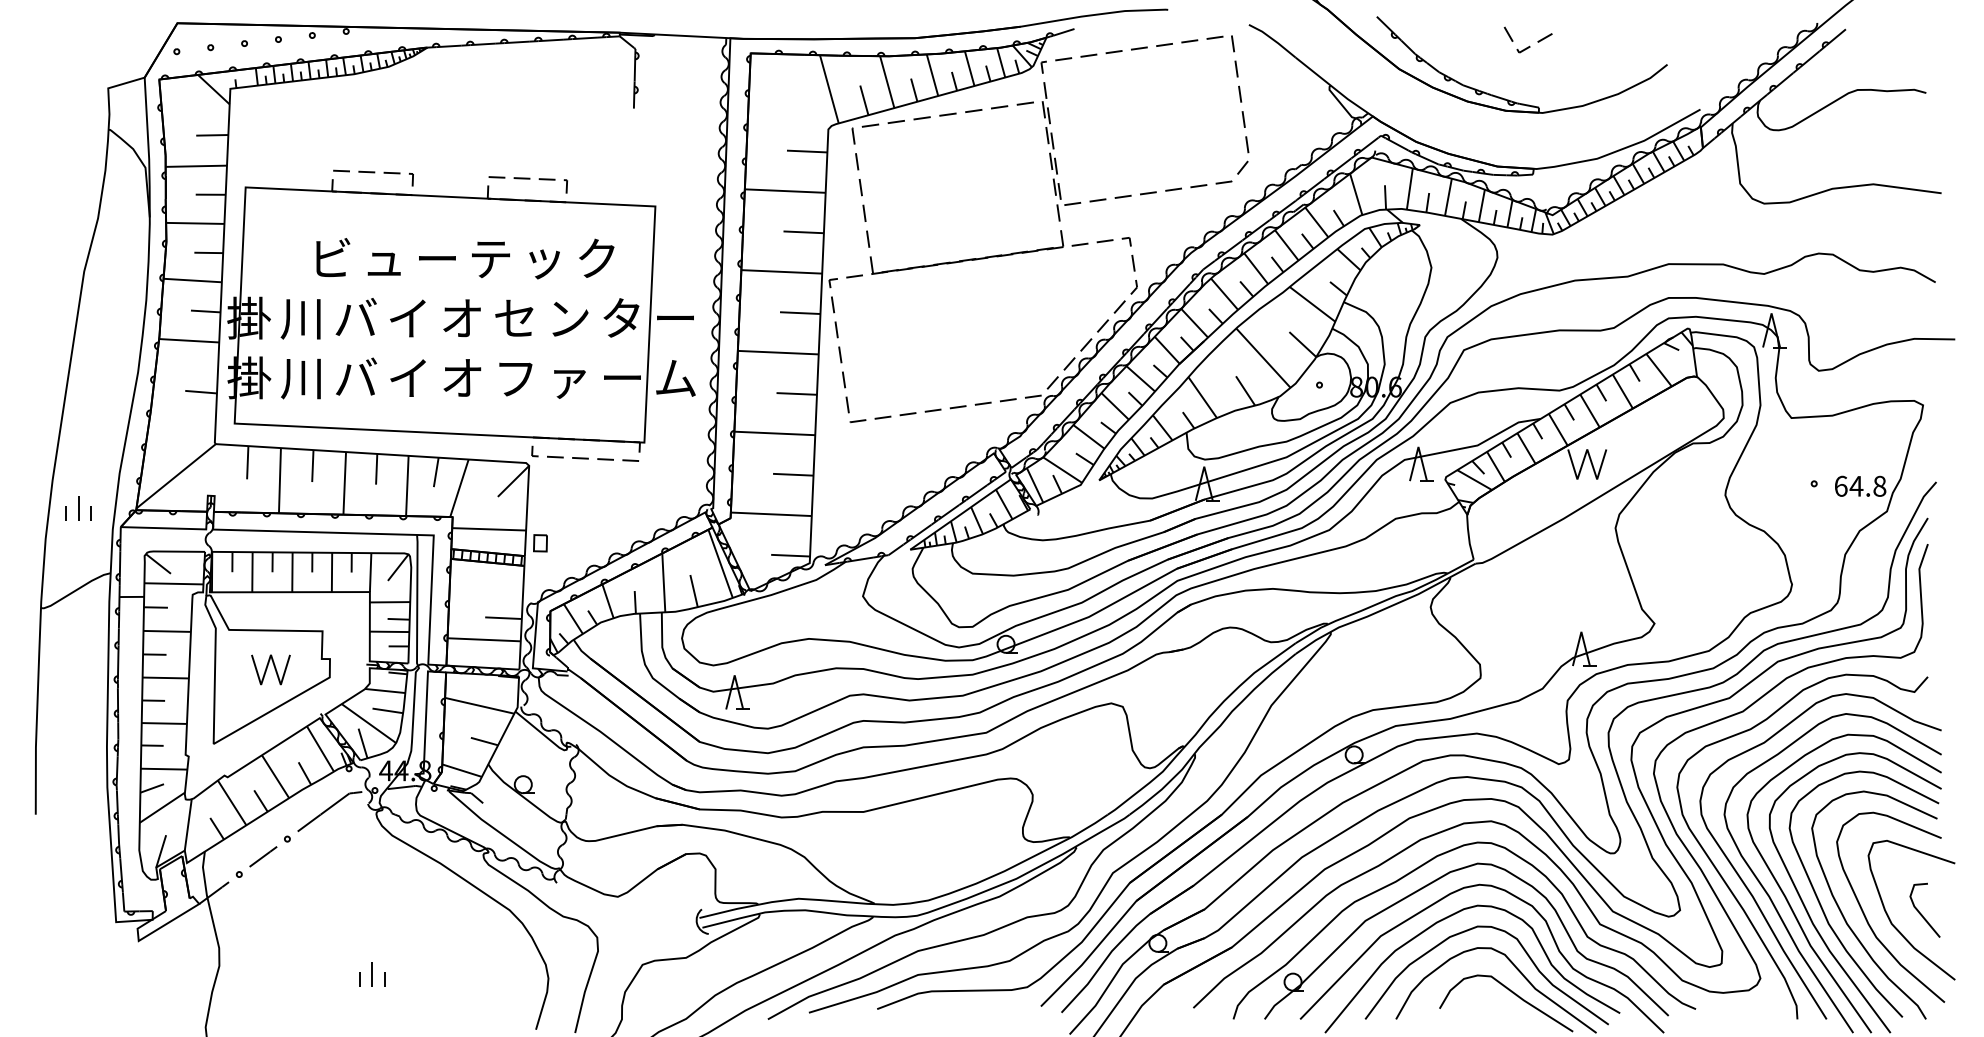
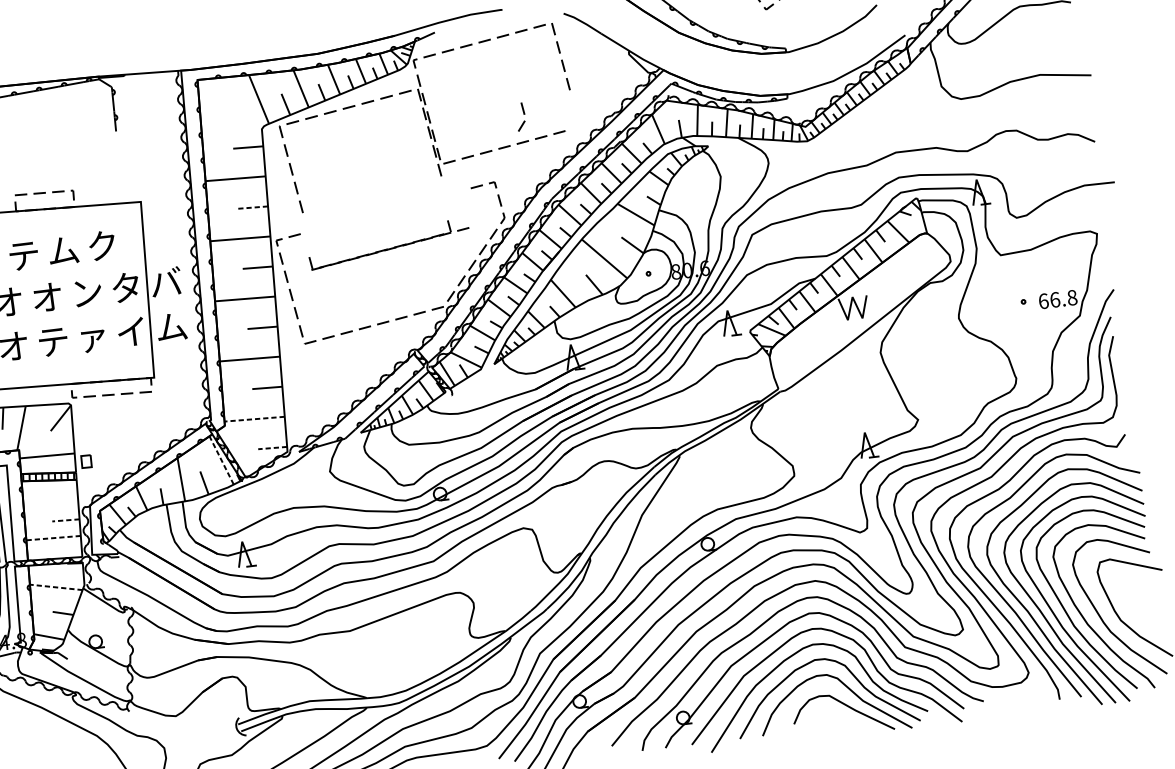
part: (1243, 155) -> (521, 116), moved
line: (803, 232) -> (252, 207), solid -> dashed
part: (978, 252) -> (388, 244), moved
text: (544, 259) -> (63, 251), ッ -> ム
text: (675, 316) -> (165, 281), ー -> バ
text: (514, 318) -> (46, 297), セ -> オ
text: (621, 377) -> (131, 331), ー -> イ
text: (516, 379) -> (53, 342), フ -> テ
text: (1856, 485) -> (1055, 299), 64.8 -> 66.8
line: (770, 514) -> (254, 419), solid -> dashed
line: (790, 555) -> (272, 447), solid -> dashed
line: (720, 563) -> (221, 460), solid -> dashed
line: (503, 618) -> (65, 520), solid -> dashed
line: (484, 639) -> (53, 537), solid -> dashed
line: (479, 705) -> (56, 587), solid -> dashed
line: (1920, 912) -> (1141, 609), removed

